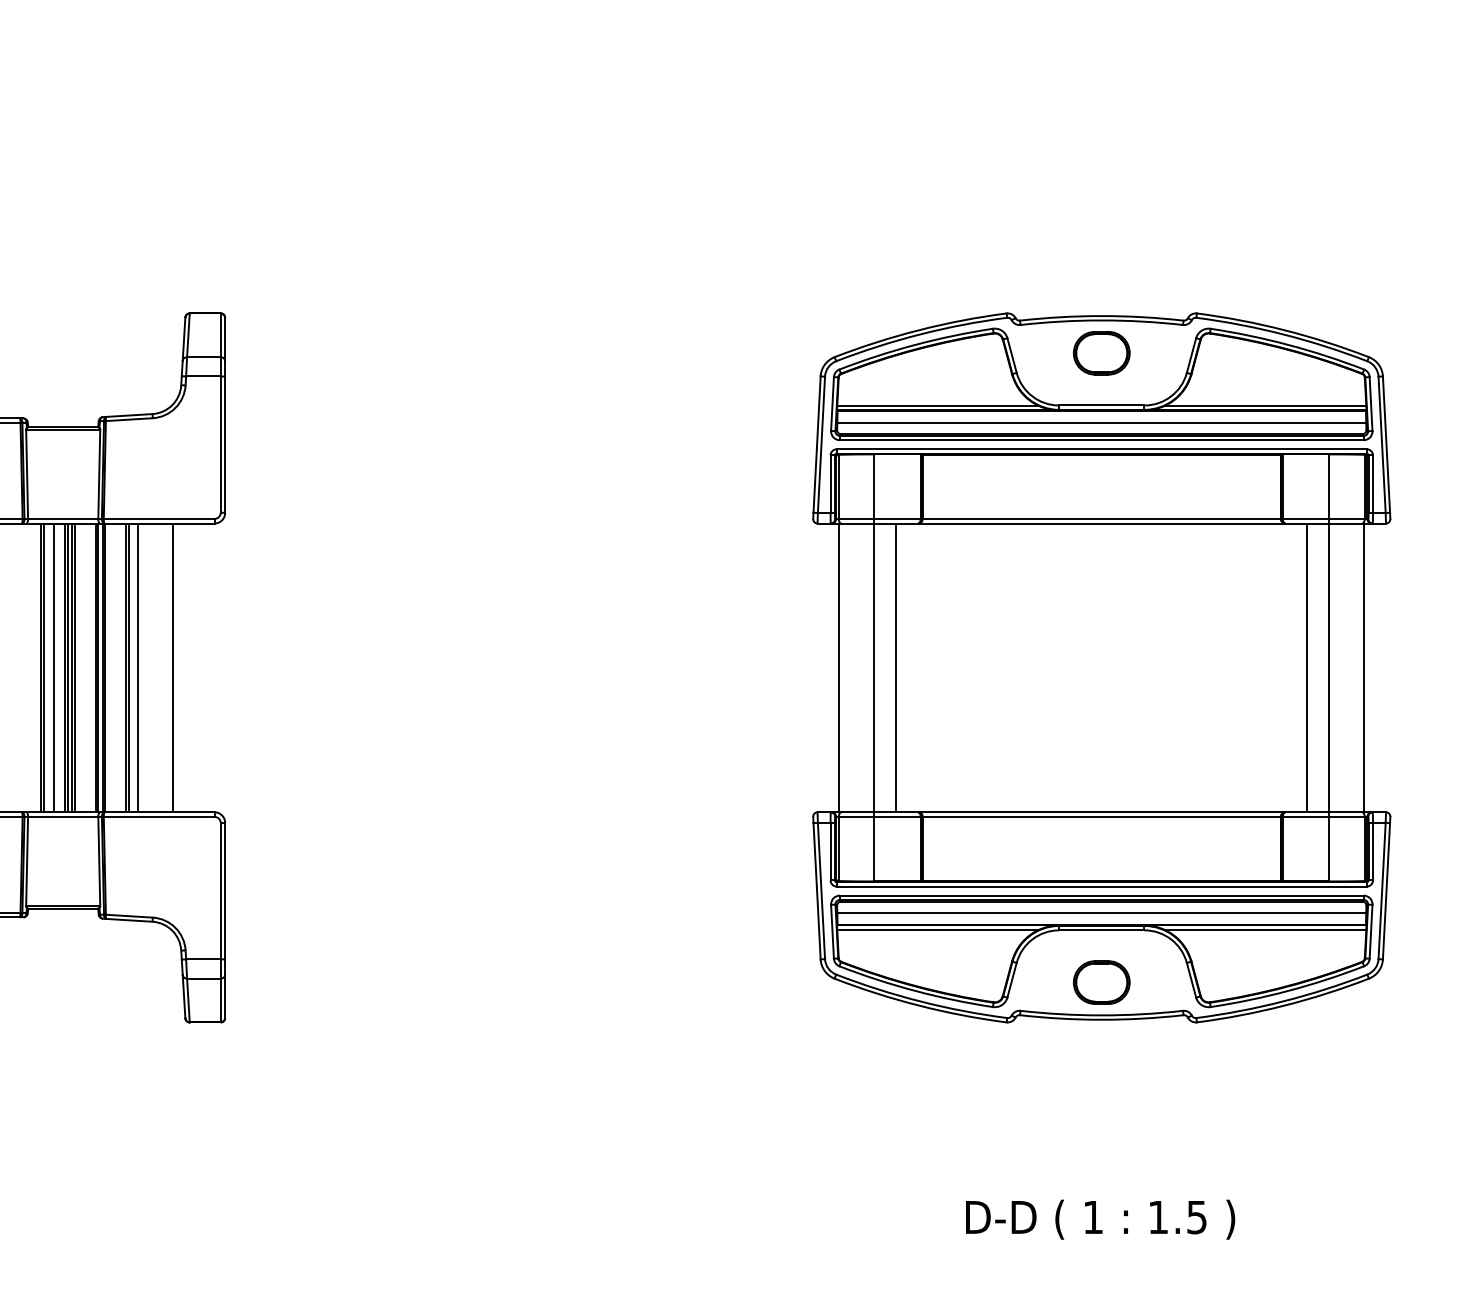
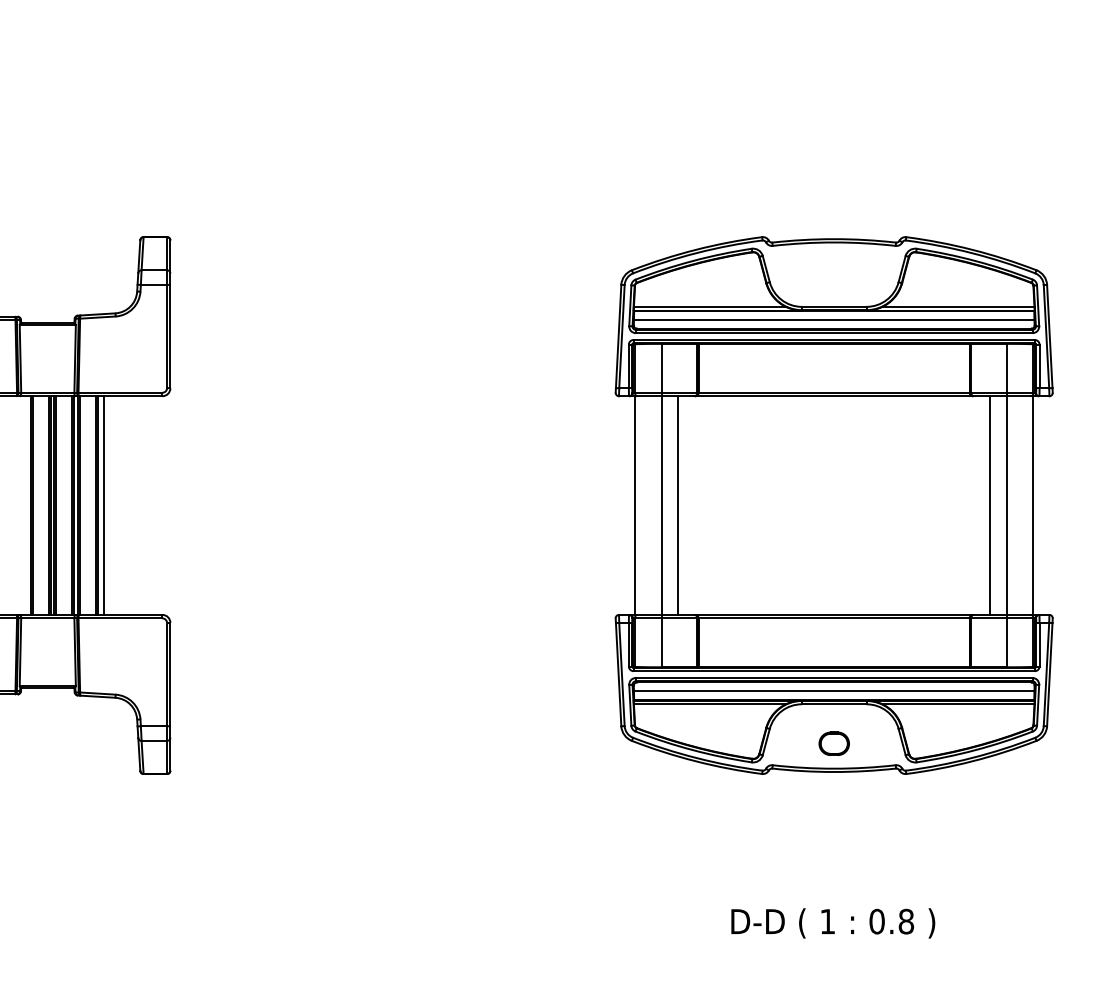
part: (1101, 353) -> (833, 267), removed
line: (54, 667) -> (41, 505), removed
line: (172, 667) -> (130, 505), removed
part: (1101, 982) -> (833, 743), size x0.7
text: (1177, 1217) -> (891, 921), 1.5 -> 0.8

